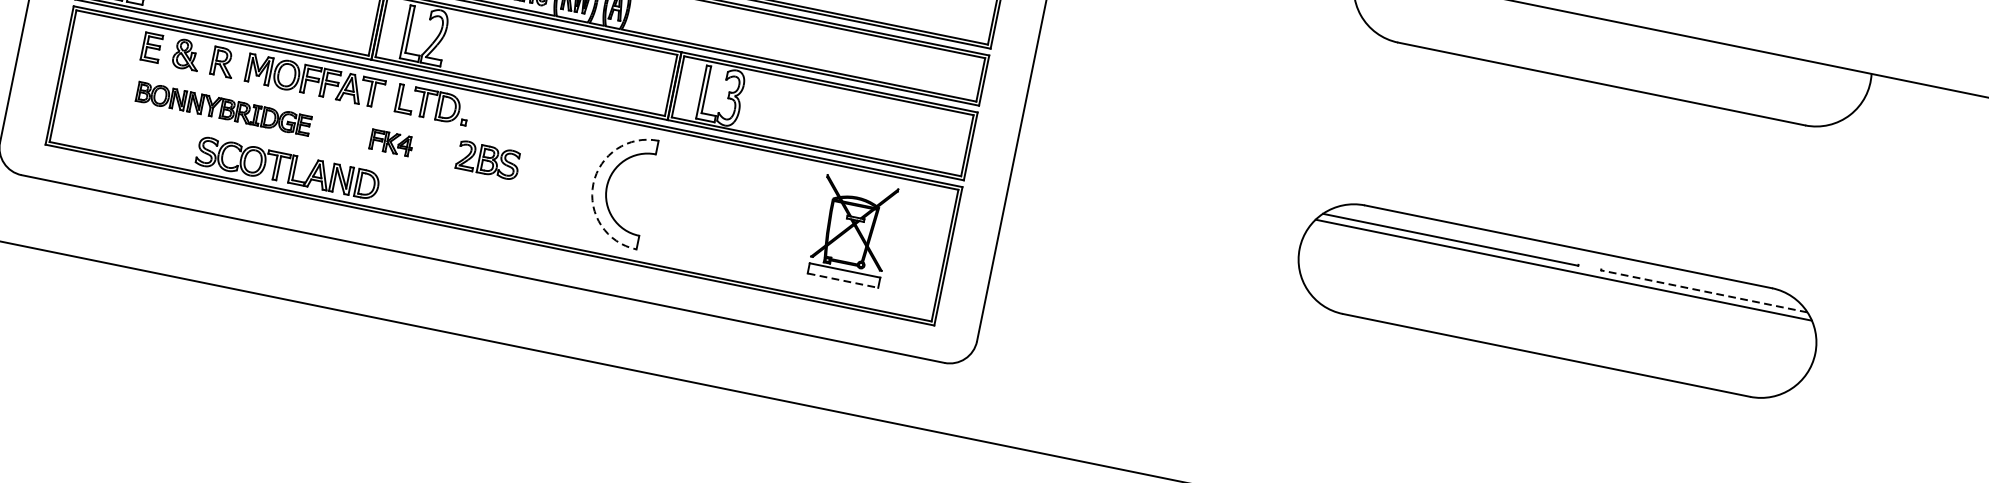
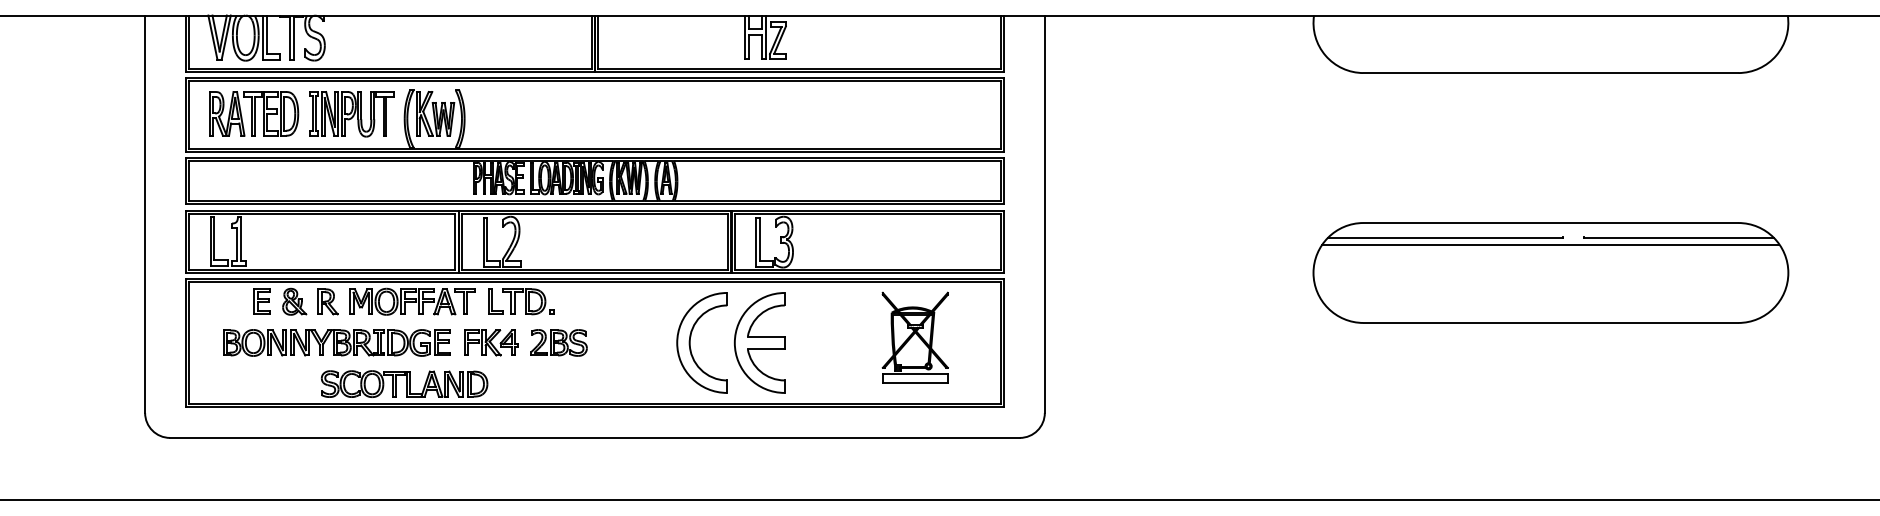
part: (223, 108) -> (336, 342), size x1.43
part: (391, 142) -> (491, 342), size x1.43
part: (487, 159) -> (558, 342), moved
arc: (593, 183) -> (677, 342), dashed -> solid
part: (682, 201) -> (759, 342), added
line: (843, 280) -> (915, 383), dashed -> solid
line: (1703, 291) -> (1678, 238), dashed -> solid

